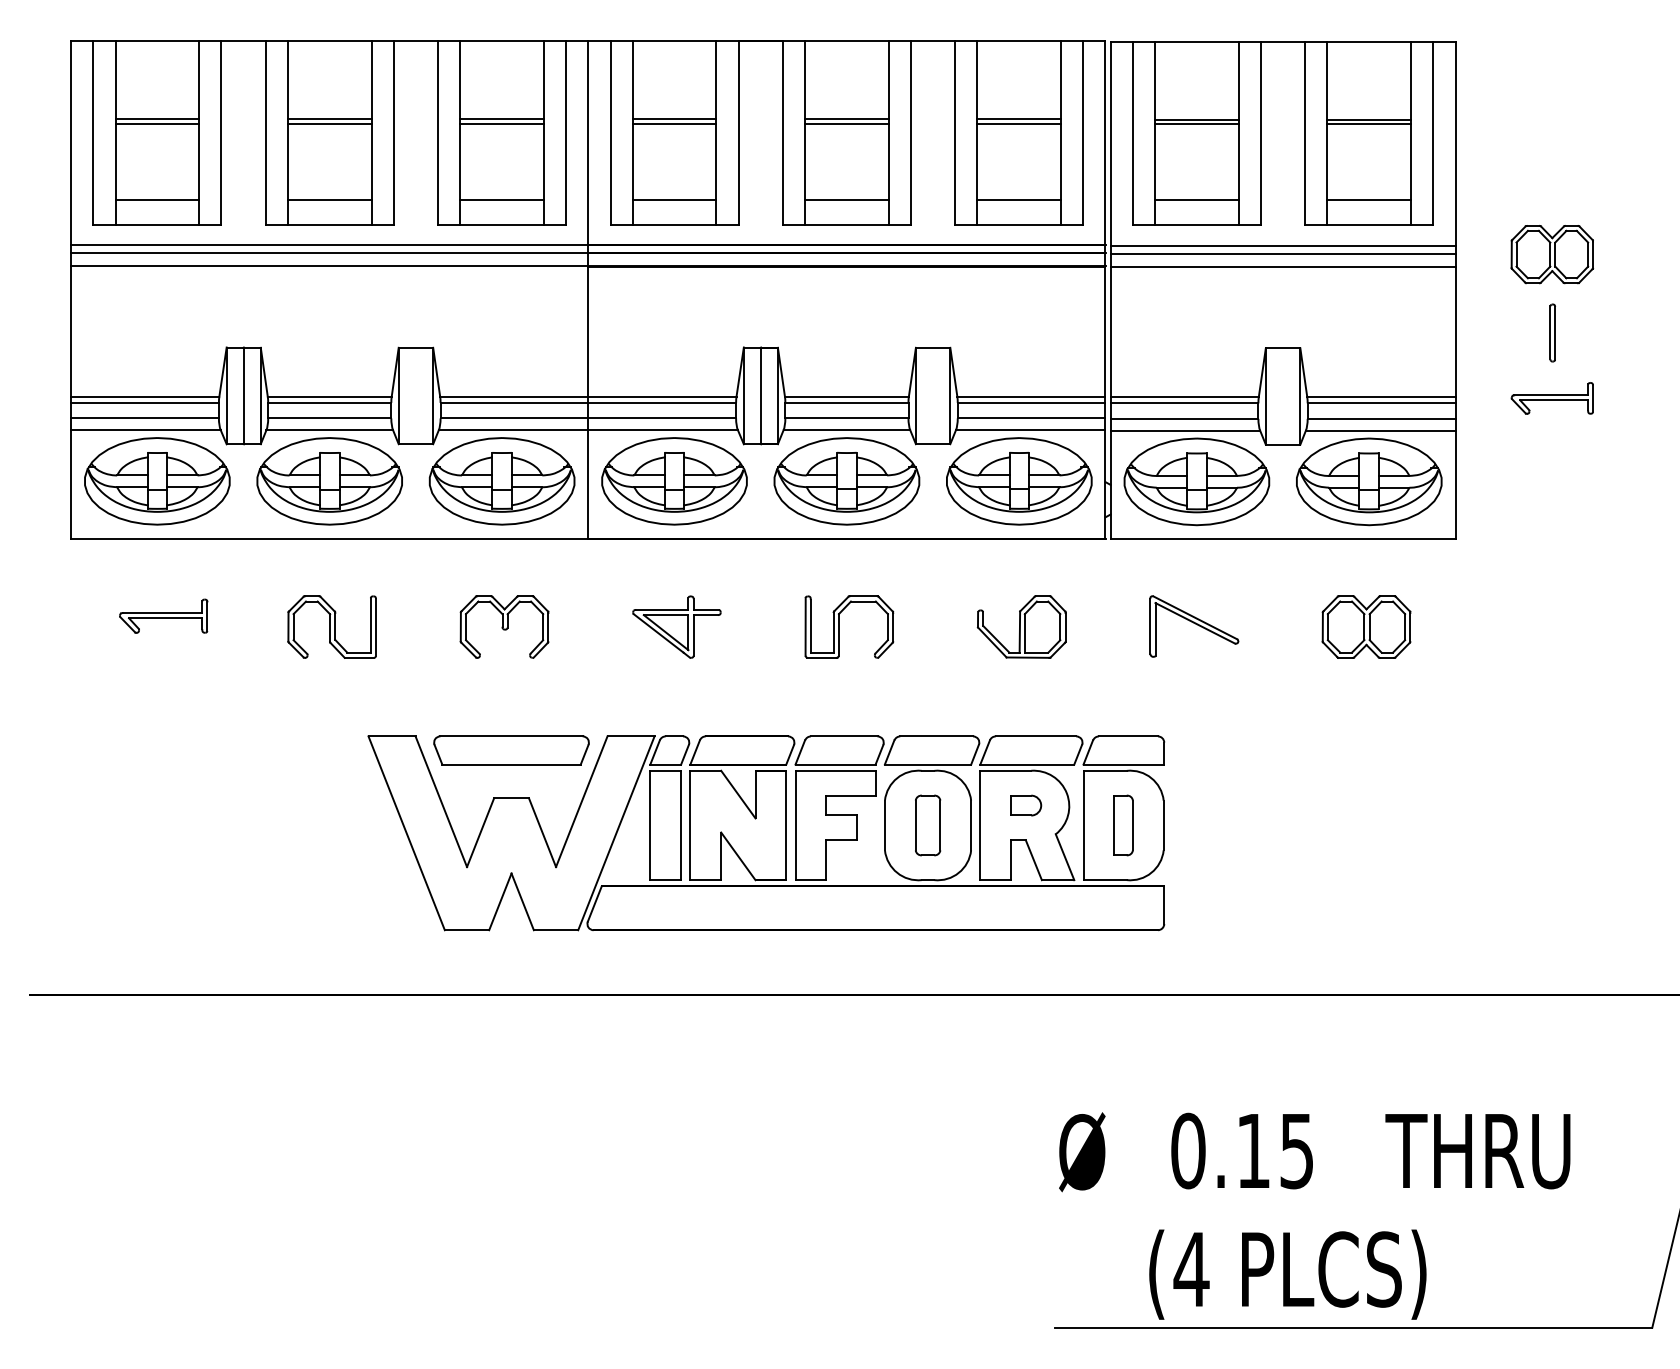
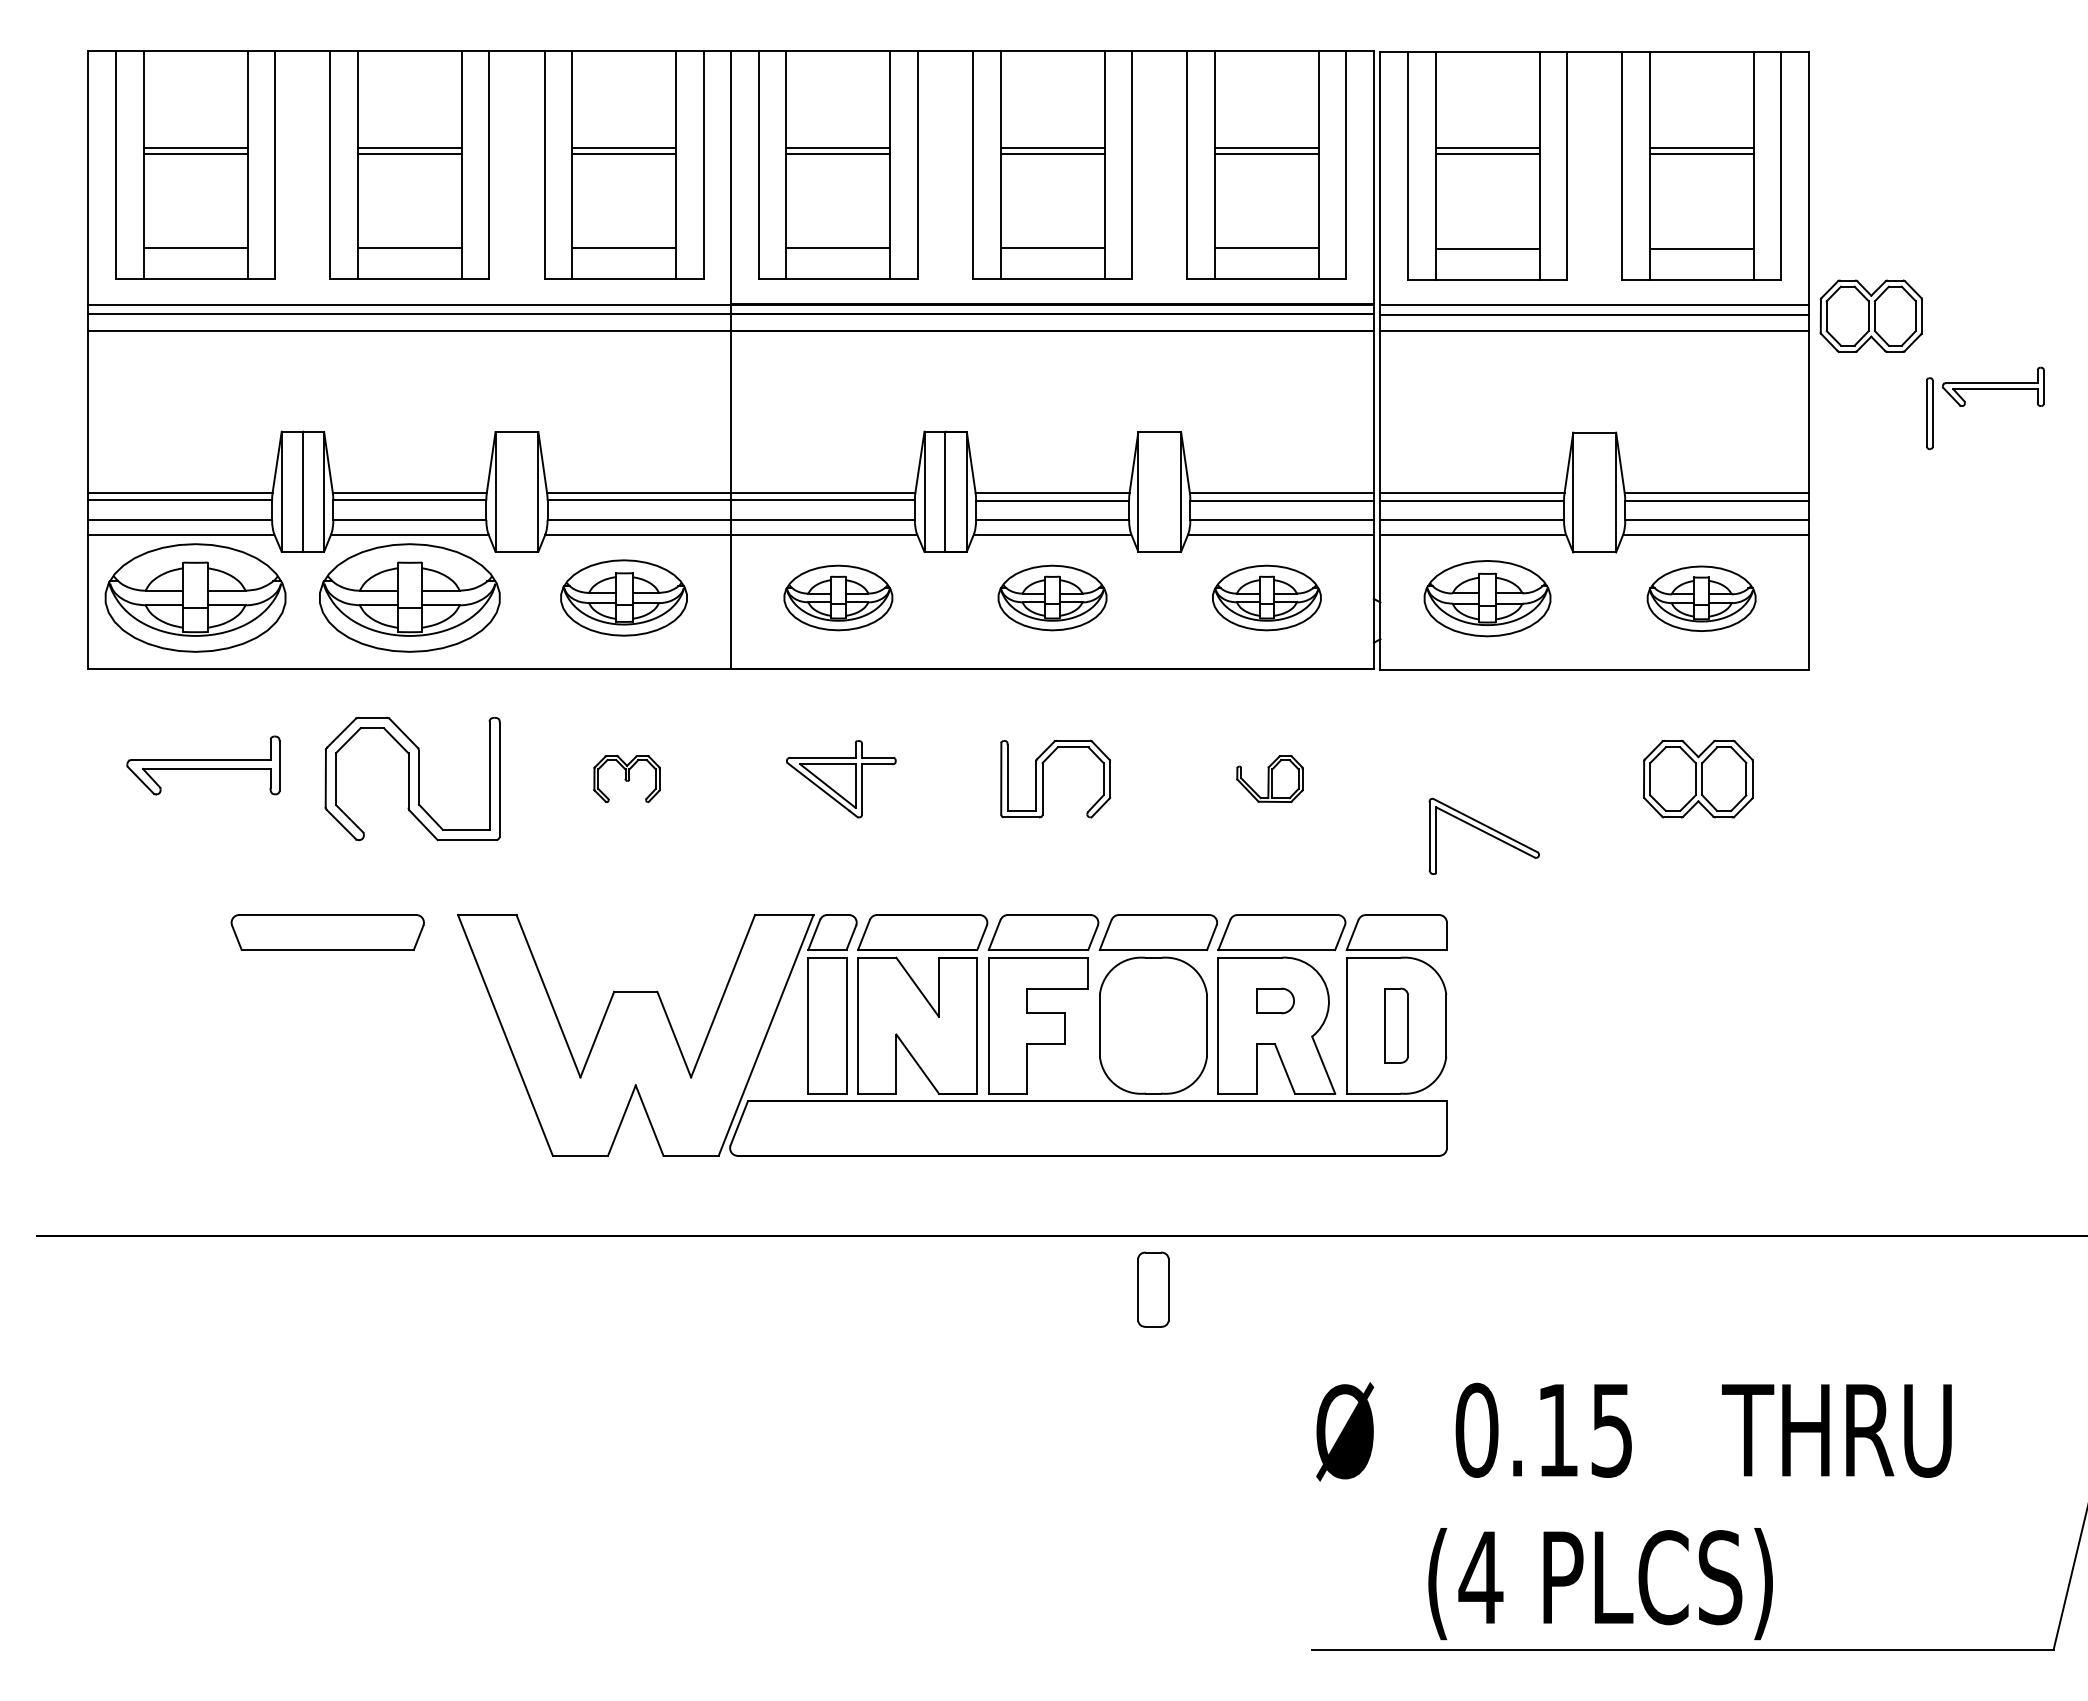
part: (1551, 254) -> (1870, 315), moved
part: (1551, 398) -> (1992, 386), moved
part: (501, 480) -> (623, 597), size x0.7
part: (674, 480) -> (838, 597), size x0.6
part: (846, 480) -> (1052, 597), size x0.6
part: (1019, 480) -> (1266, 597), size x0.6
part: (1196, 481) -> (1487, 598), size x0.7
part: (1369, 481) -> (1701, 598), size x0.6
part: (163, 616) -> (203, 765), size x1.4
part: (1193, 625) -> (1483, 835), moved
part: (504, 626) -> (626, 778), size x0.6
part: (1021, 626) -> (1269, 778), size x0.6
part: (331, 627) -> (412, 779), size x1.6
part: (511, 750) -> (327, 932), moved
part: (928, 825) -> (1153, 1289), moved

